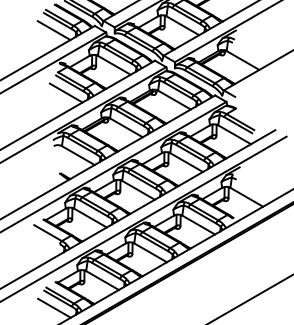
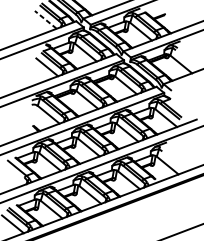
line: (54, 30) -> (46, 19), solid -> dashed

